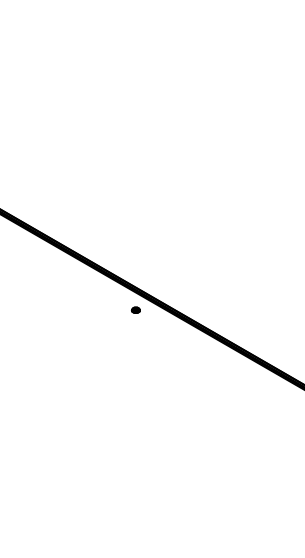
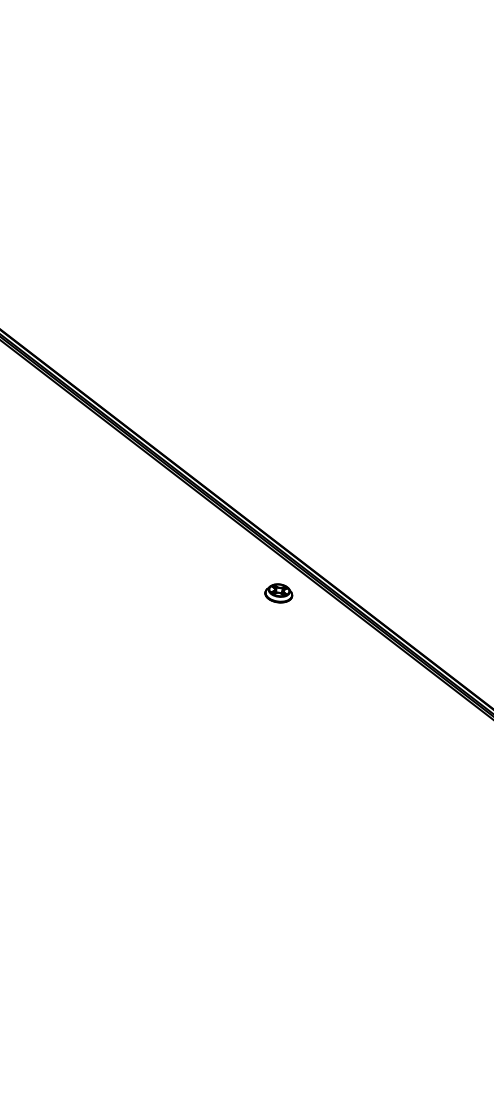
part: (135, 309) -> (278, 591), size x1.67

